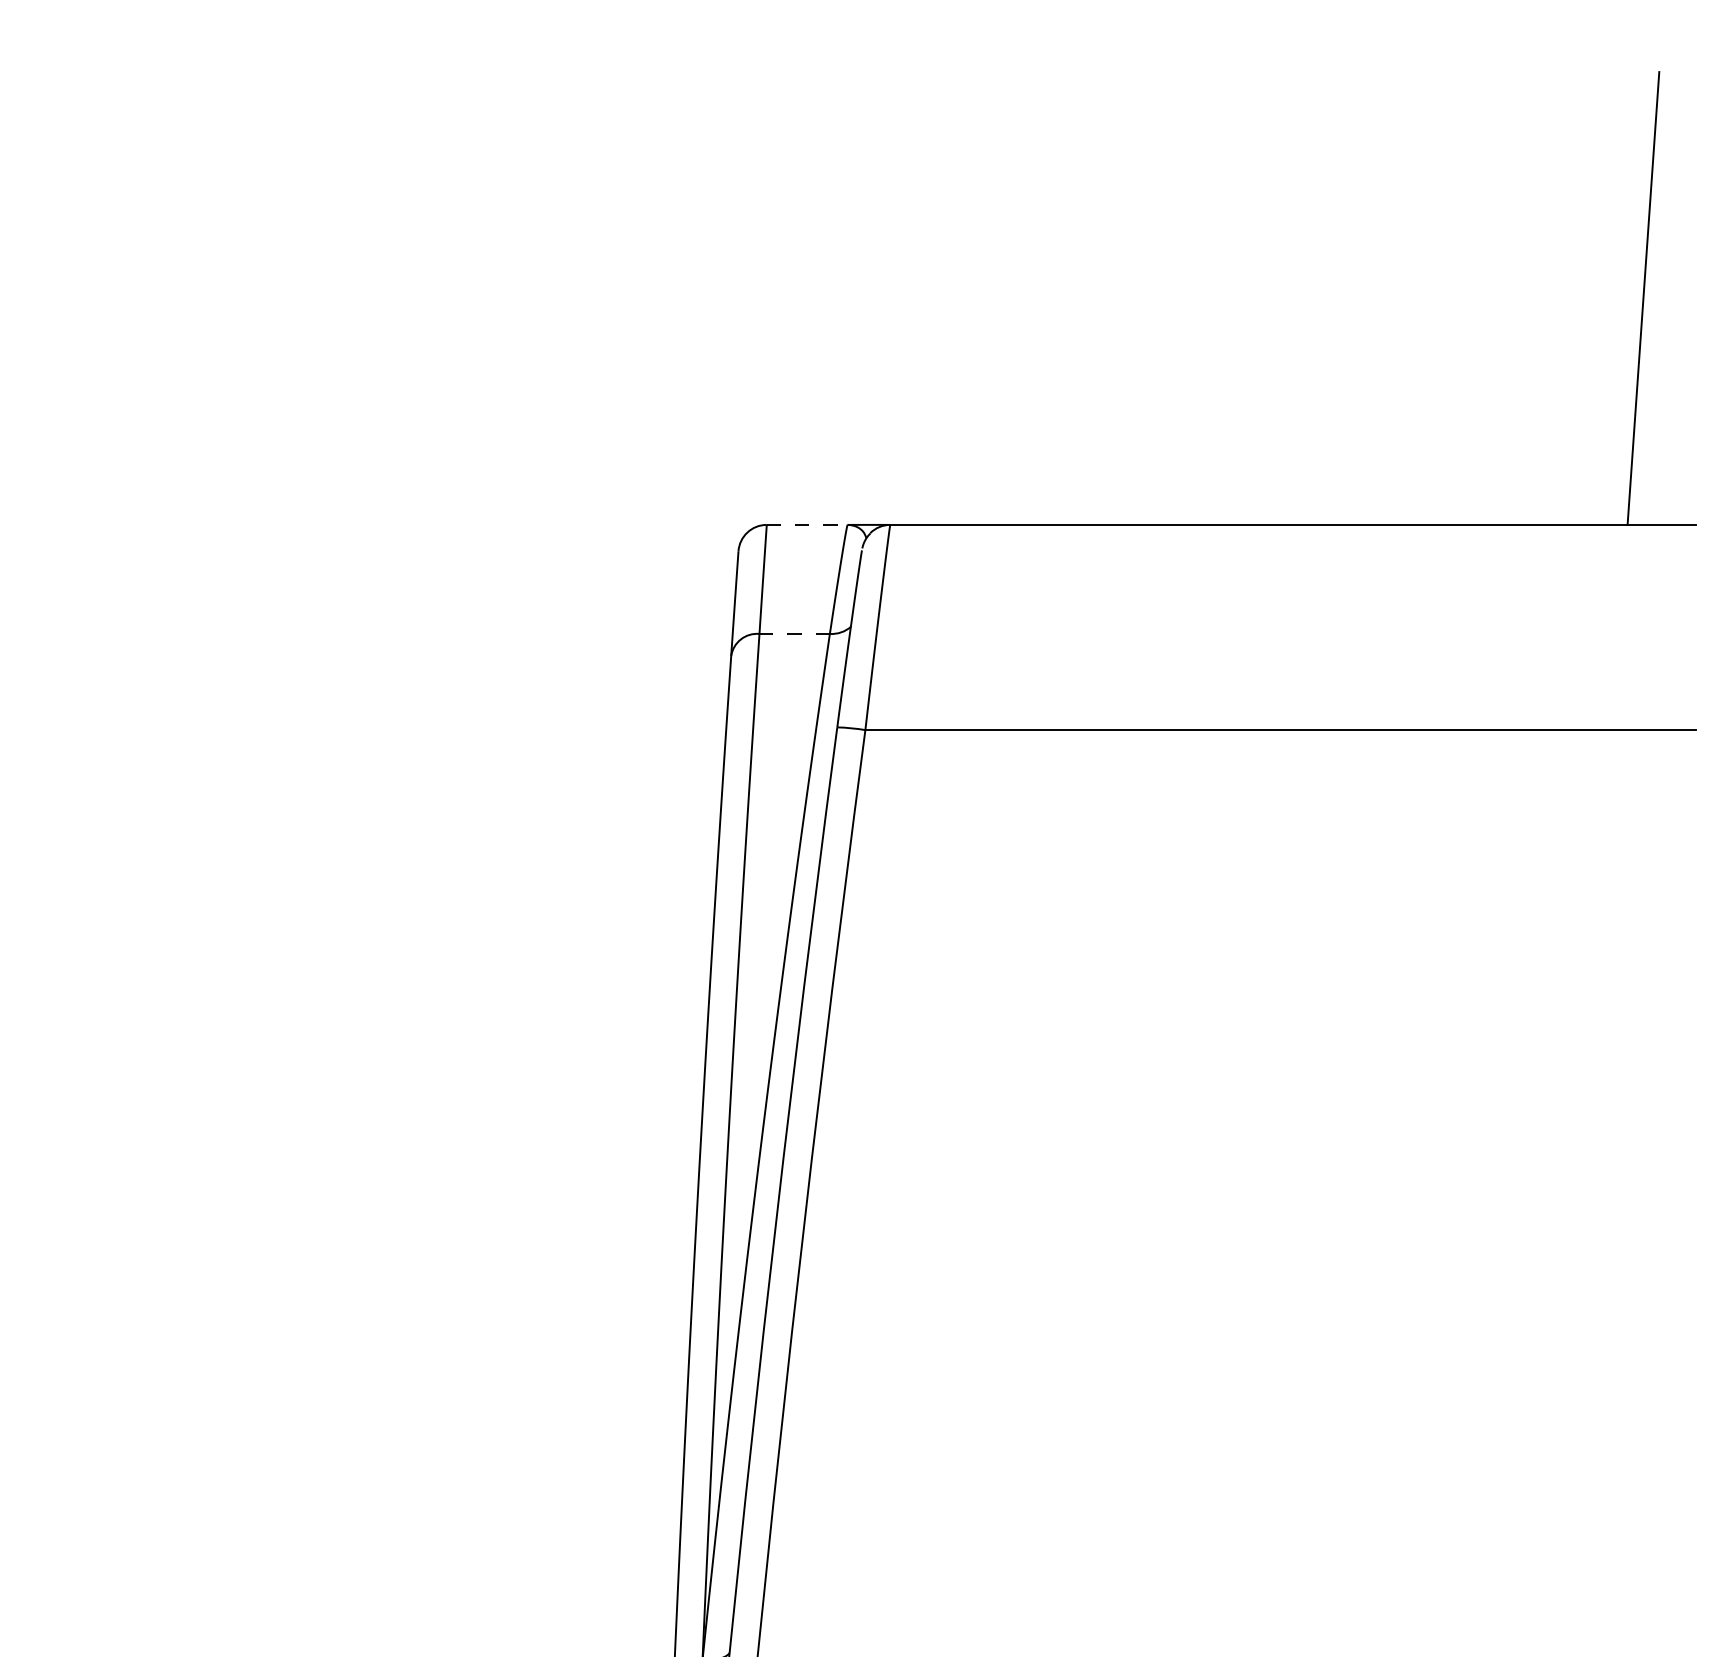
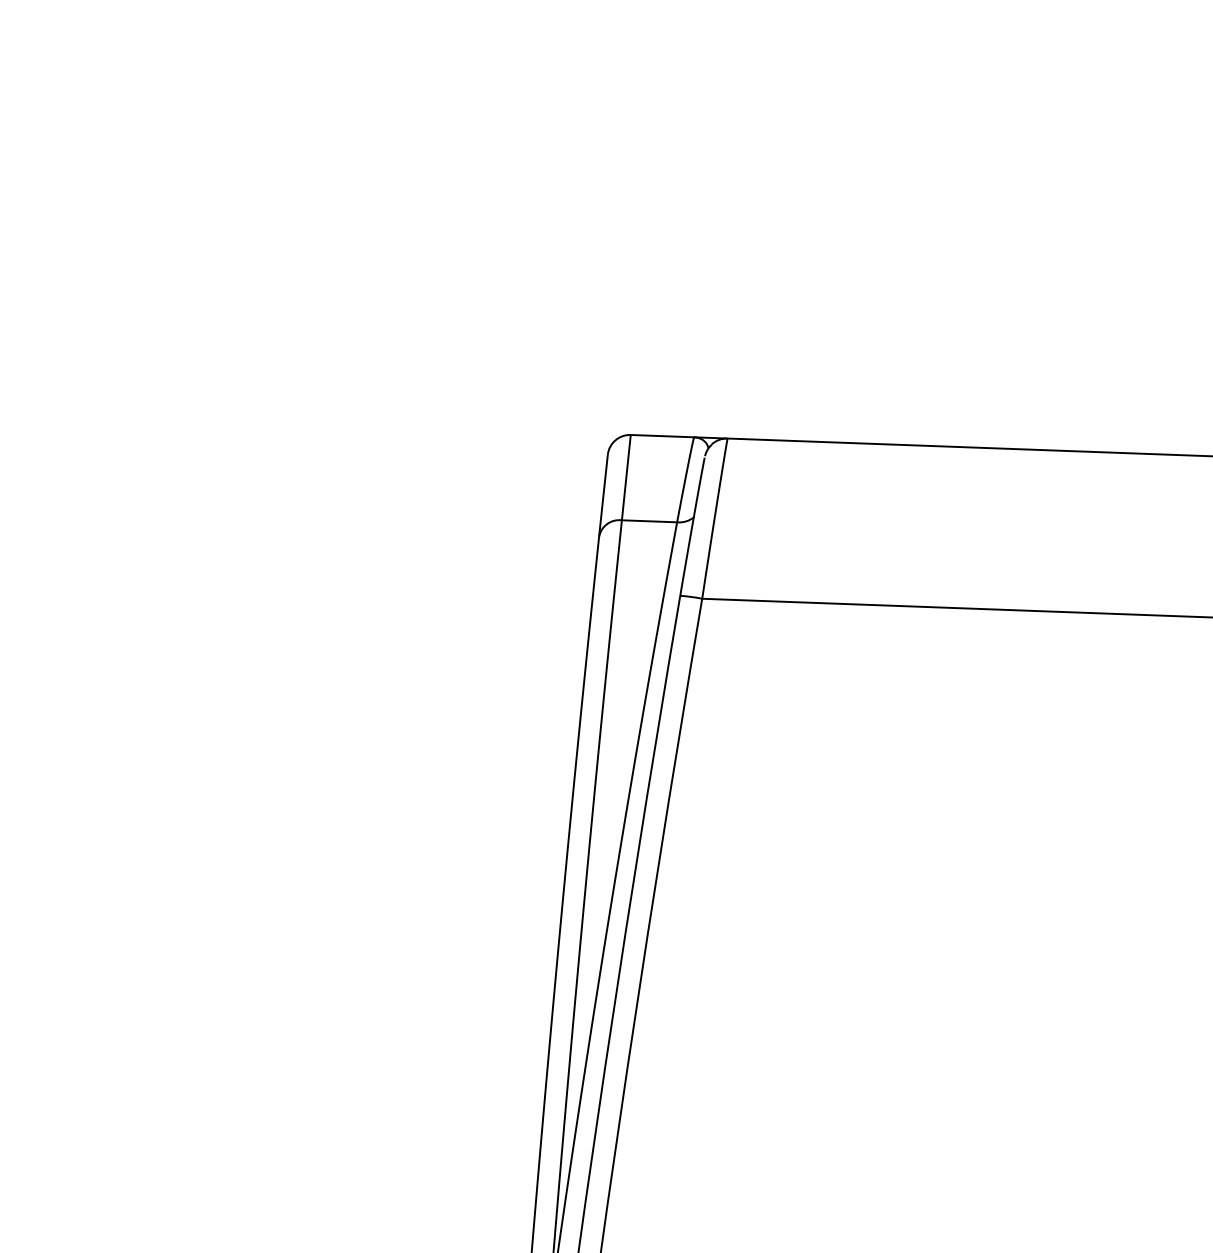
line: (807, 524) -> (662, 435), dashed -> solid
line: (794, 633) -> (649, 520), dashed -> solid

